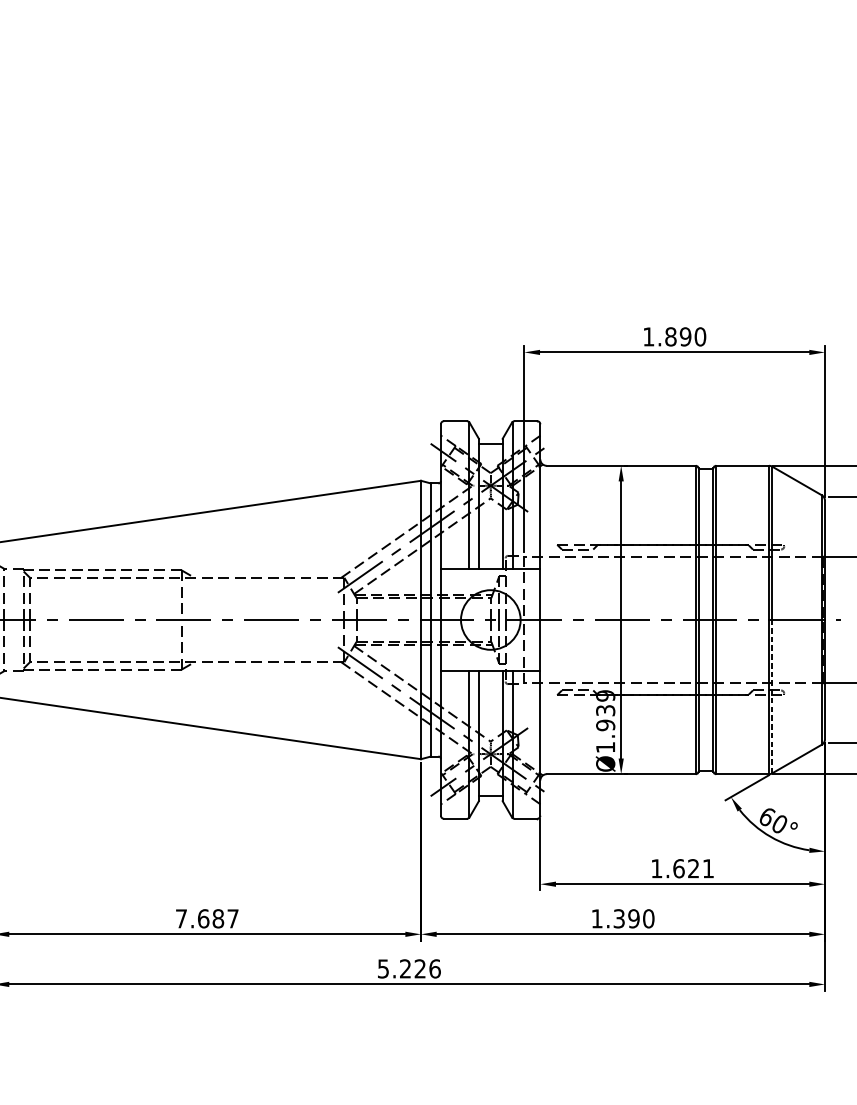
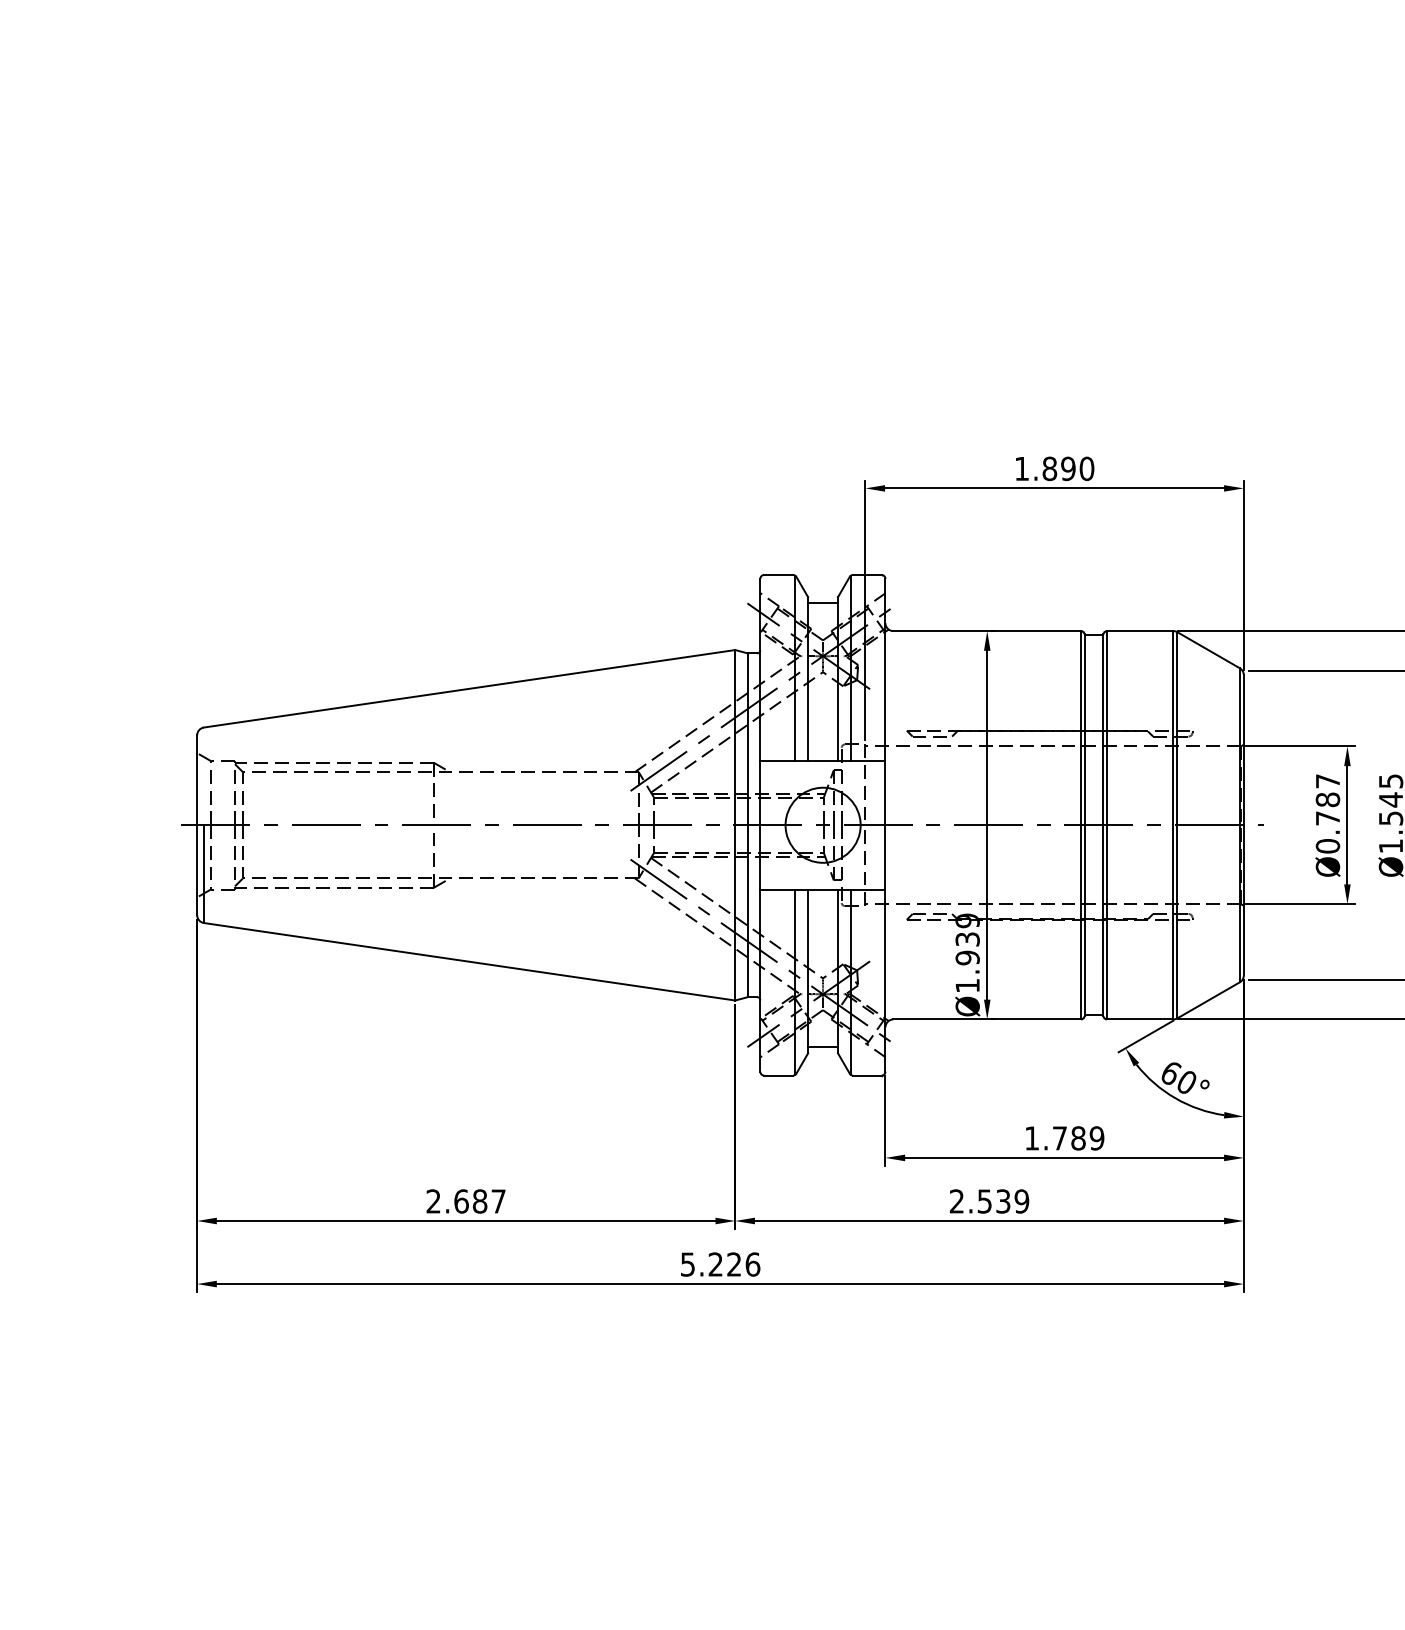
line: (772, 696) -> (1177, 921), dashed -> solid
text: (693, 868) -> (1078, 1138), 1.621 -> 1.789
text: (181, 918) -> (433, 1201), 7.687 -> 2.687
text: (622, 918) -> (989, 1201), 1.390 -> 2.539

